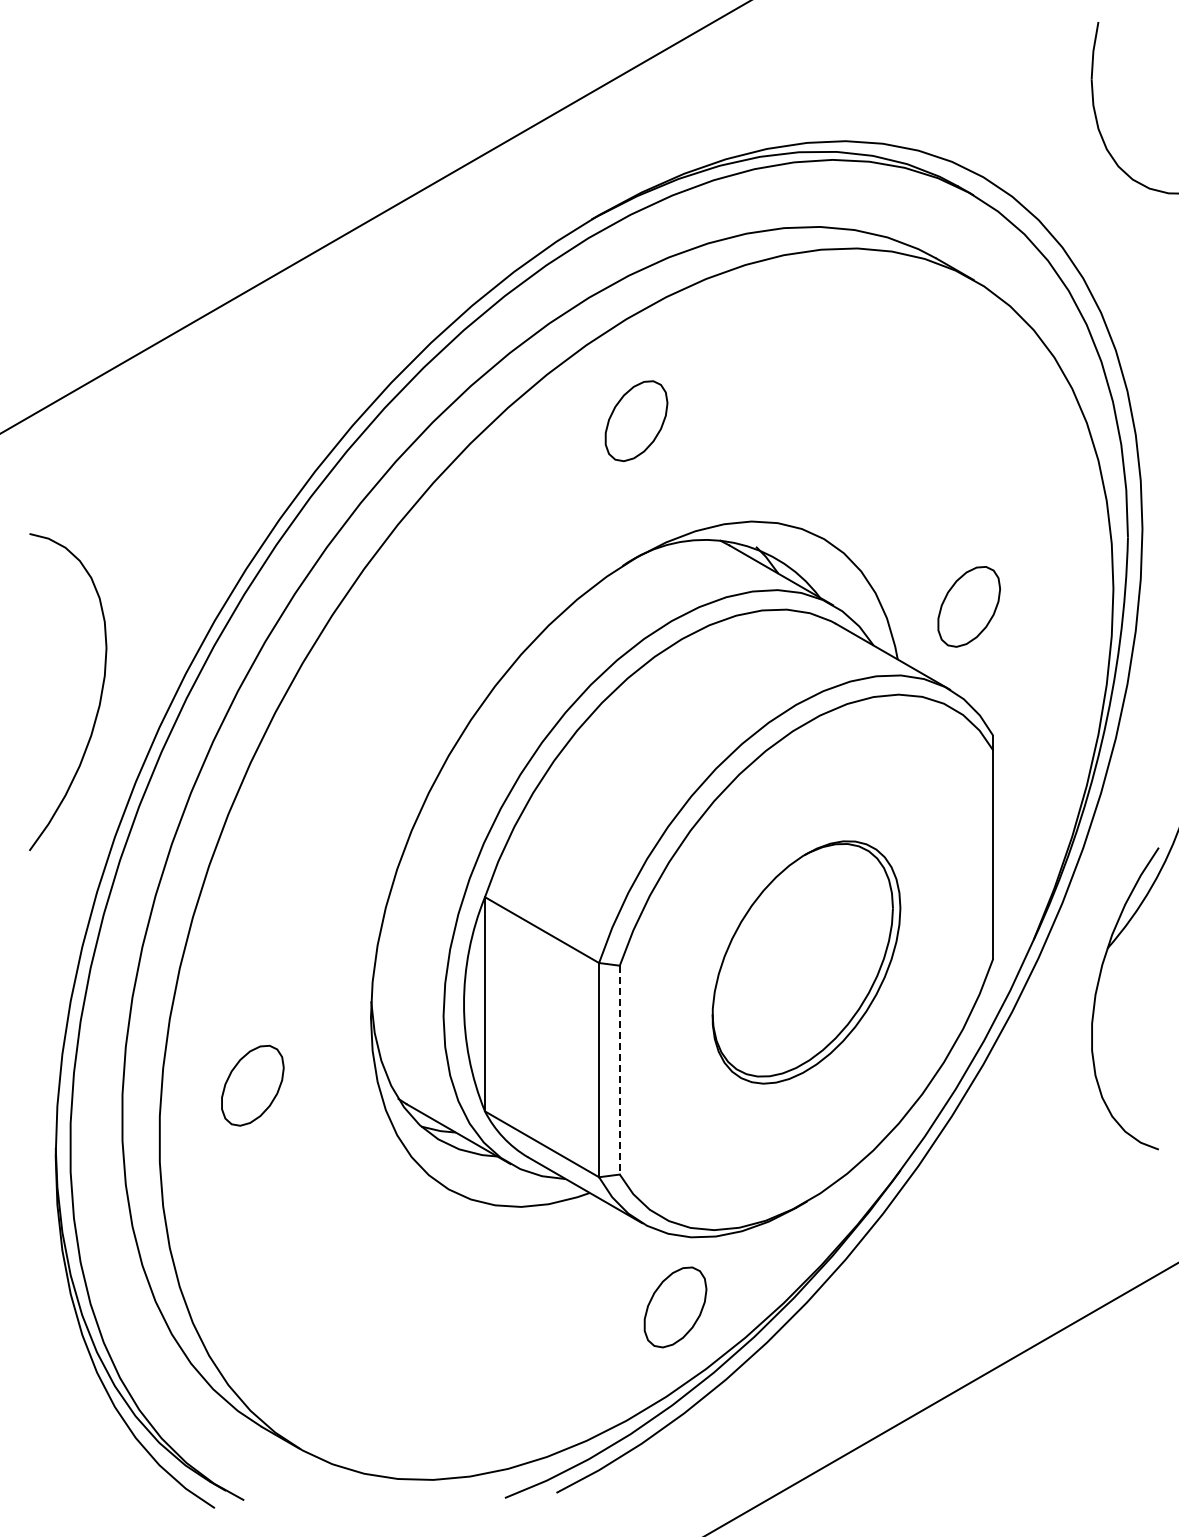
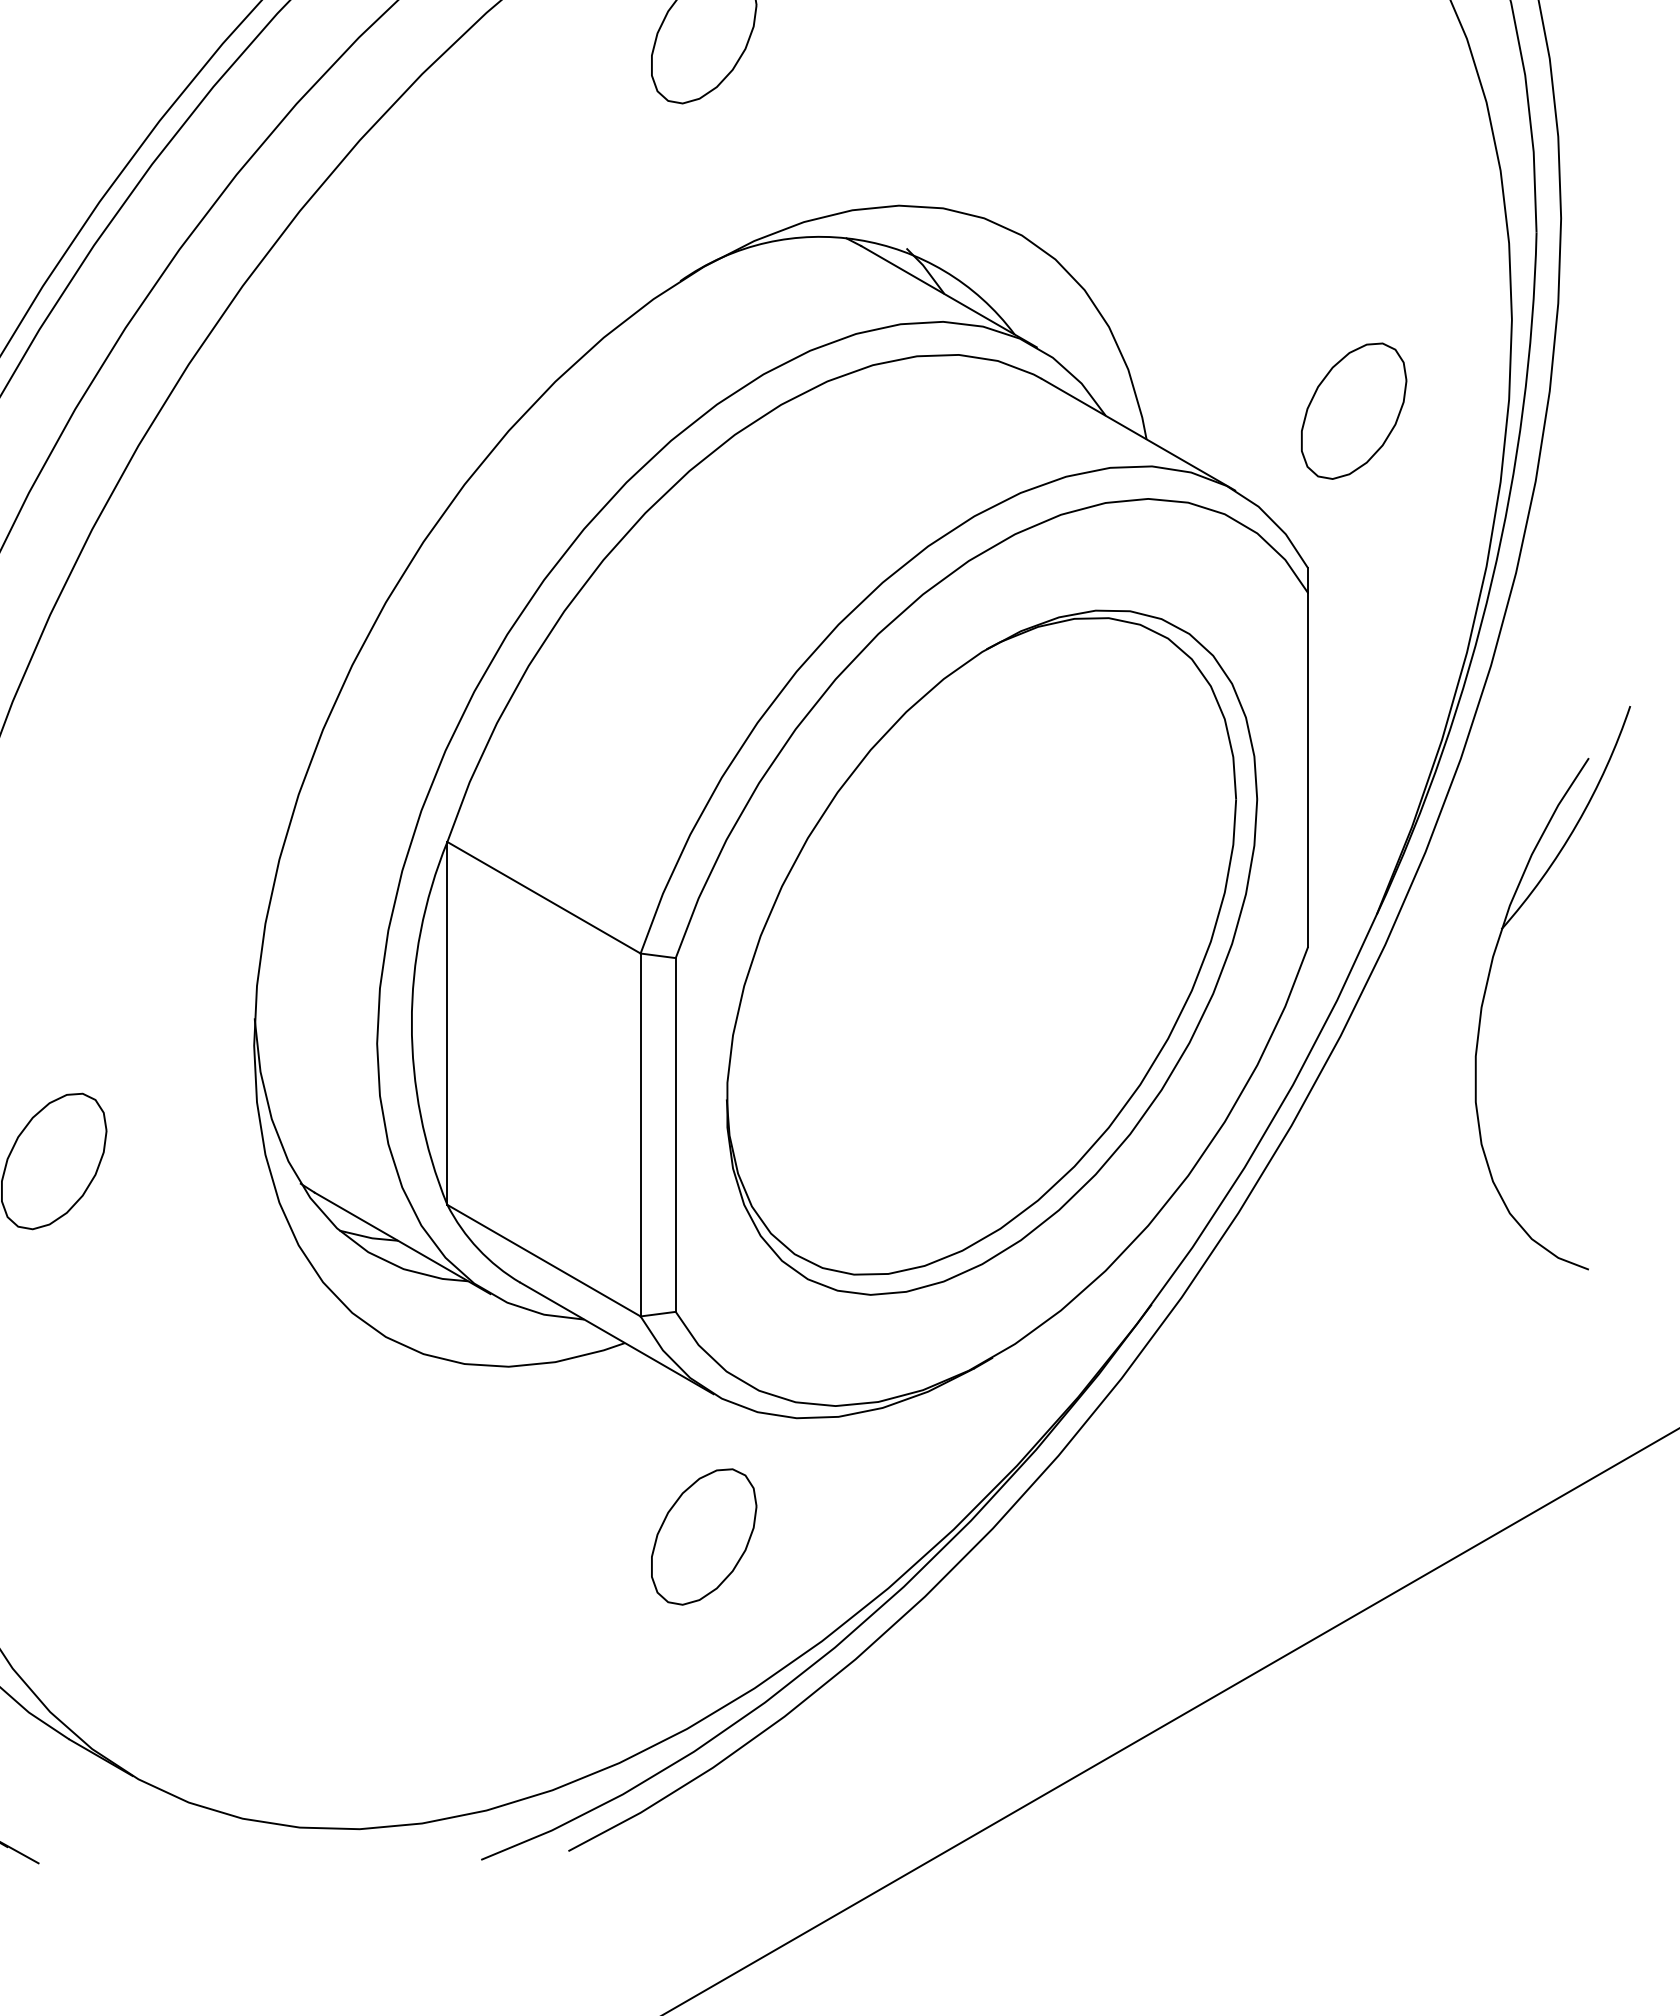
part: (968, 606) -> (1352, 410), moved
part: (806, 962) -> (991, 952), size x1.67
line: (619, 1070) -> (675, 1135), dashed -> solid
part: (675, 1307) -> (704, 1537), moved

